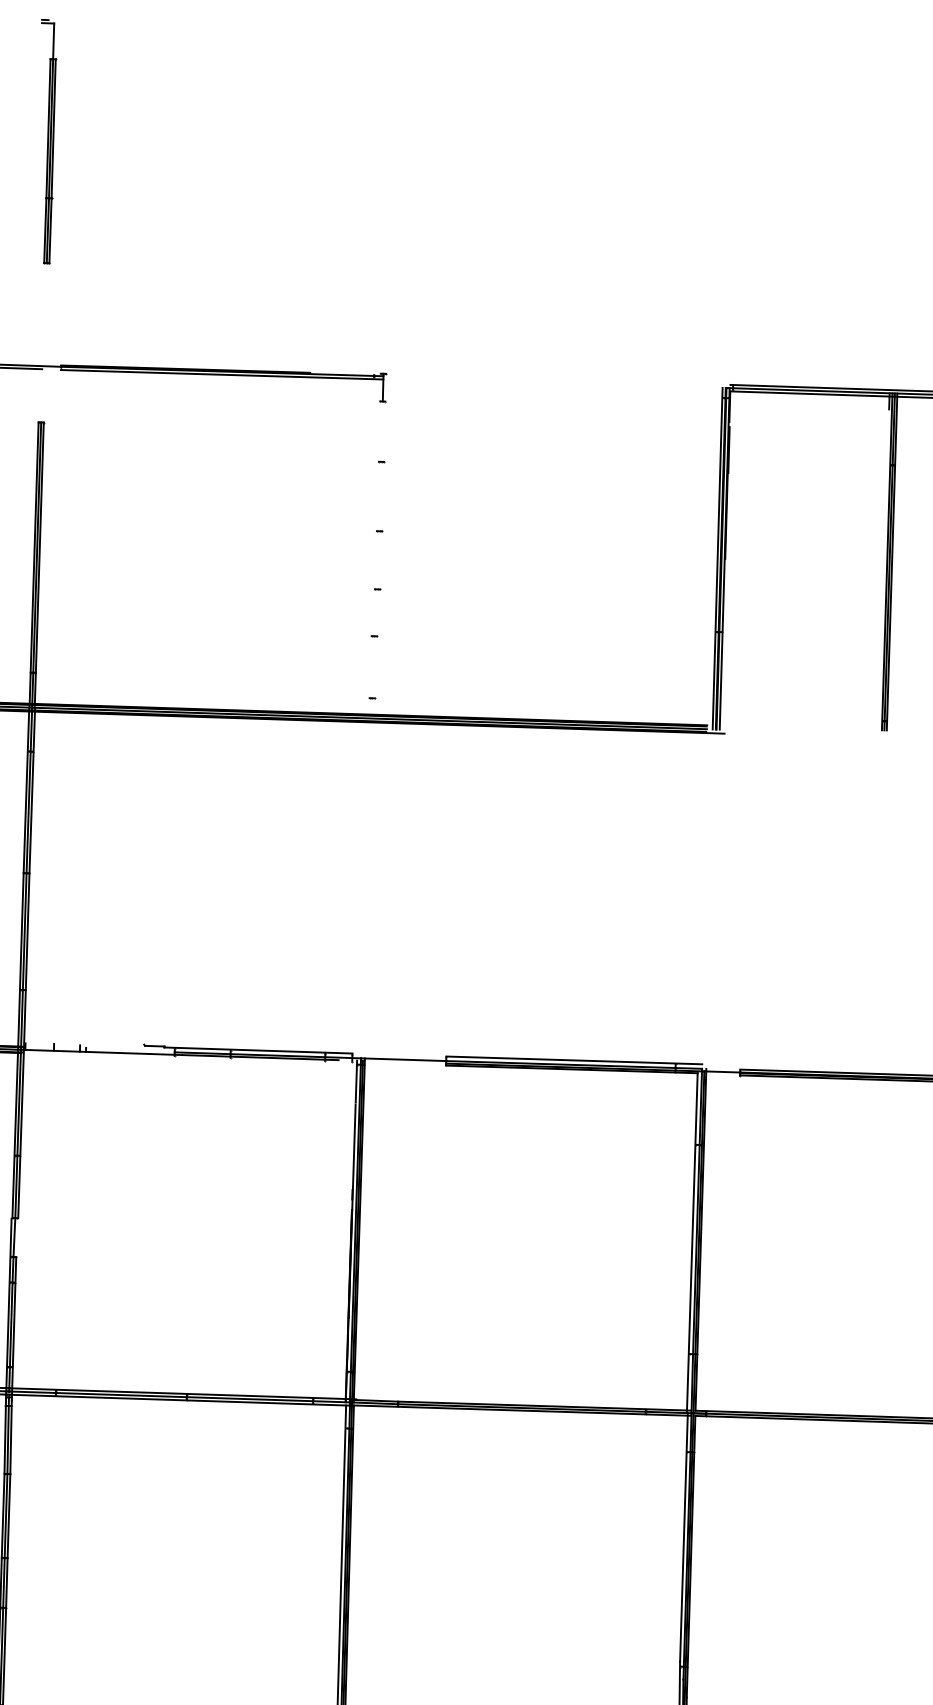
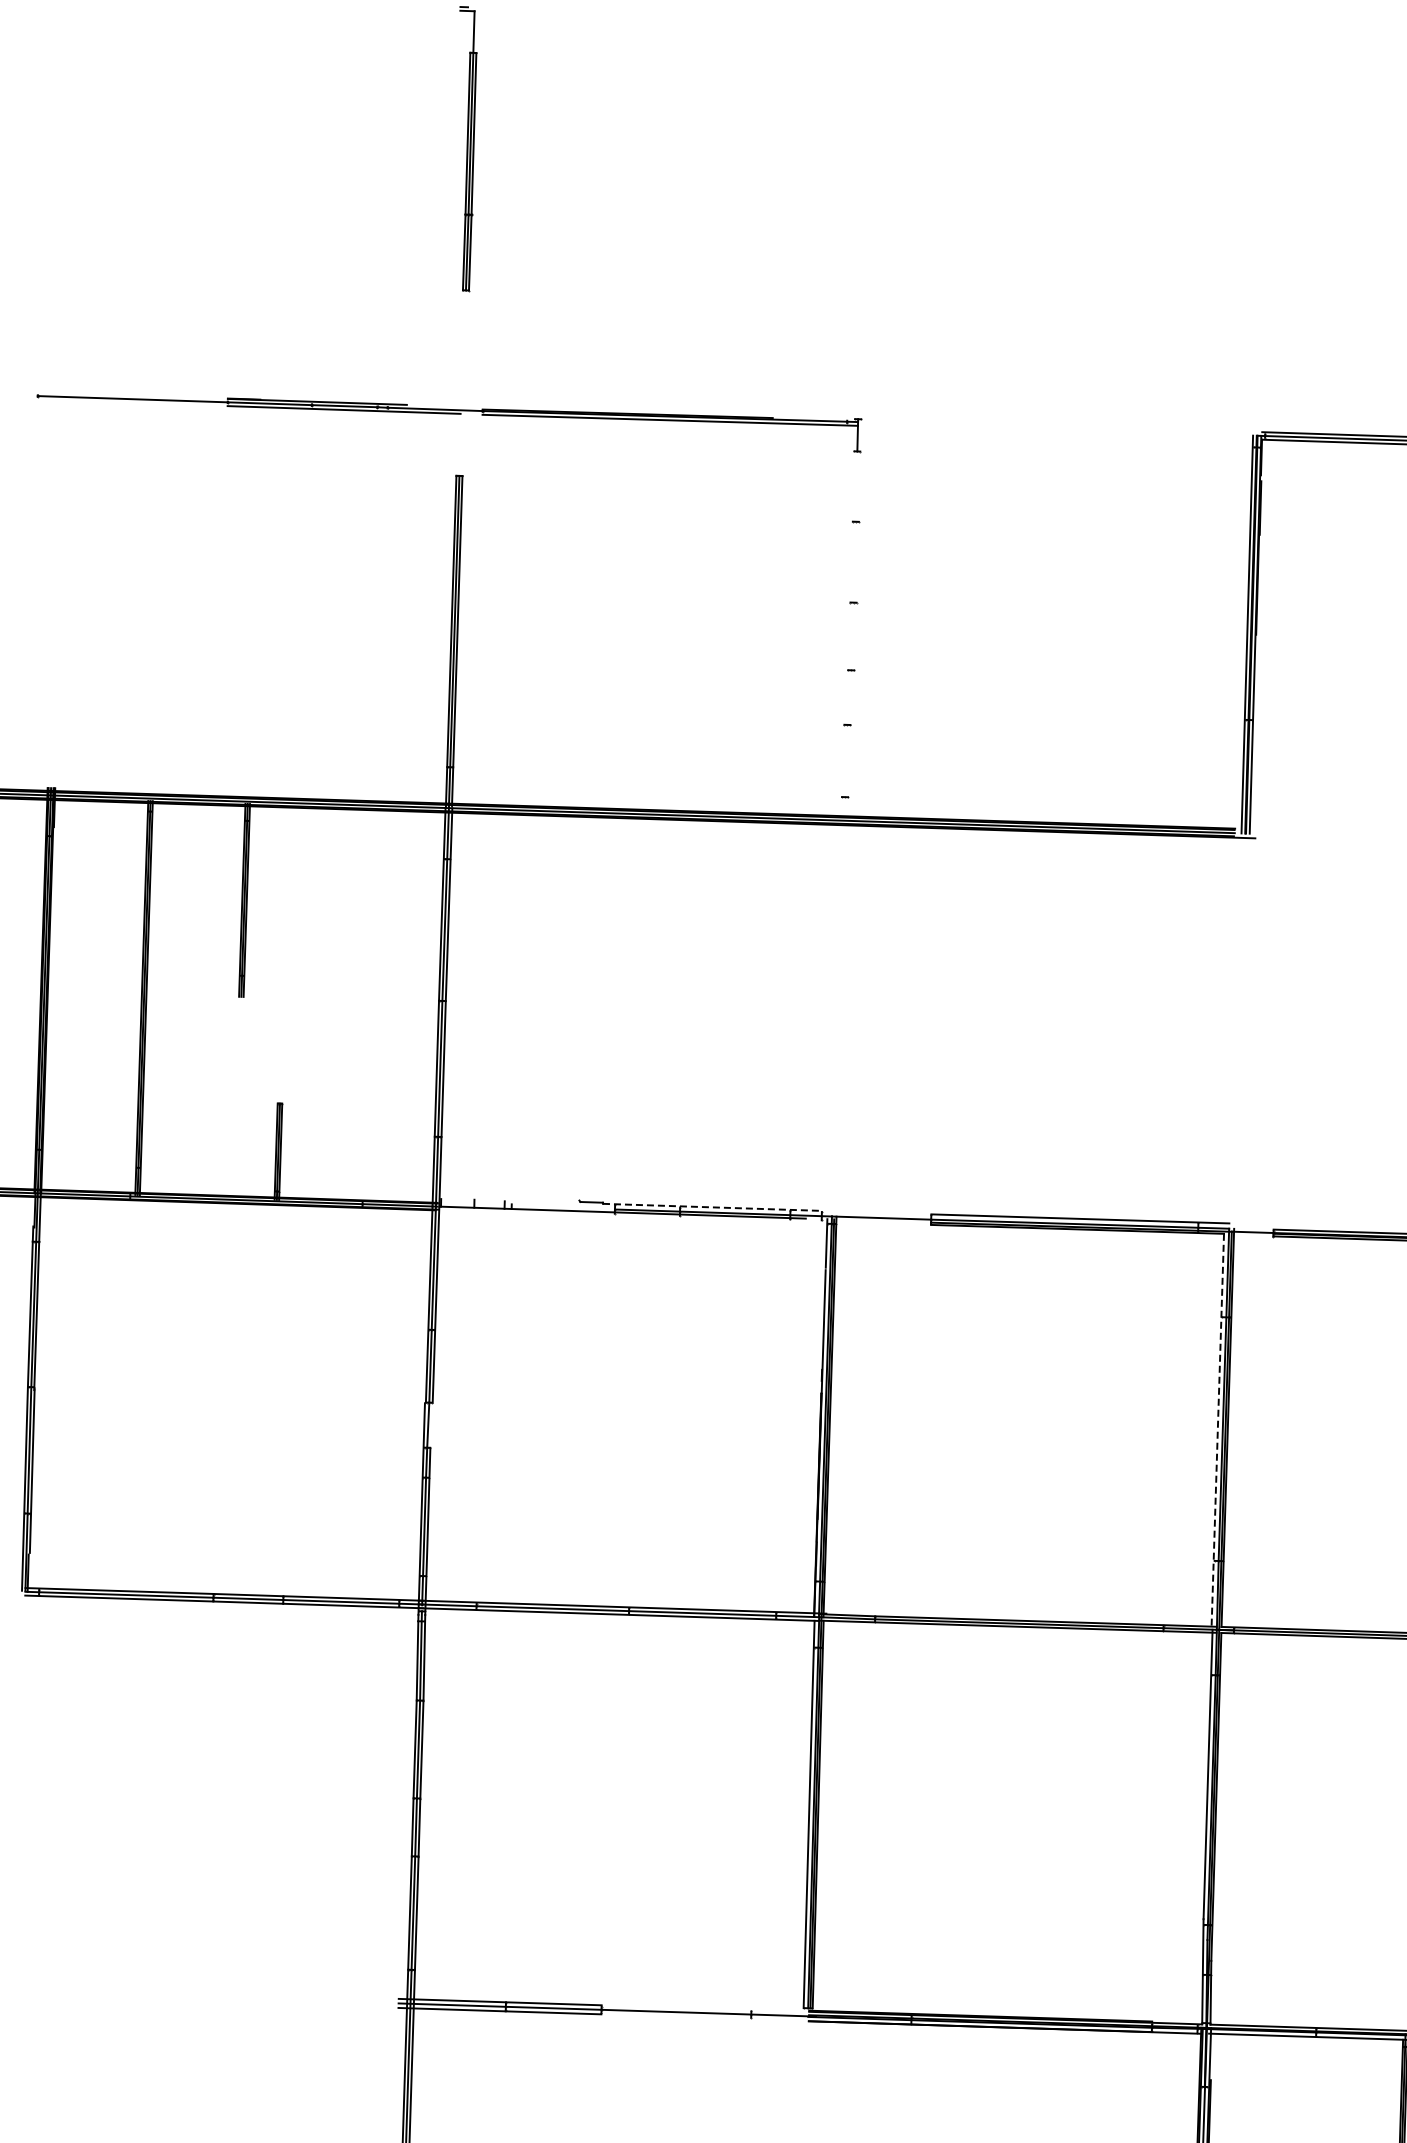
line: (258, 1050) -> (712, 1207), solid -> dashed
line: (692, 1243) -> (1217, 1432), solid -> dashed

